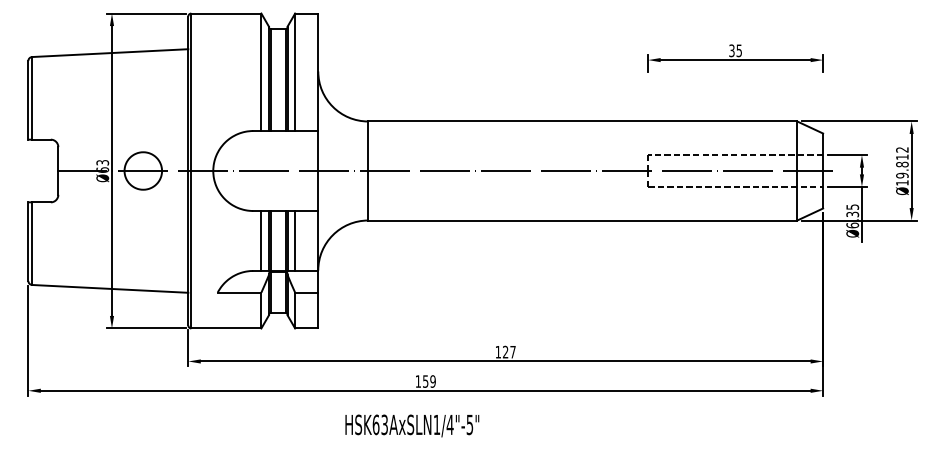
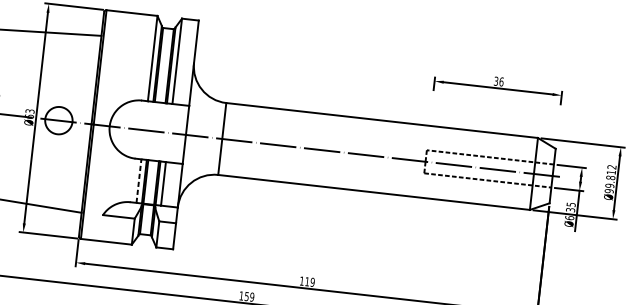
text: (739, 50) -> (501, 81), 35 -> 36
text: (902, 182) -> (609, 190), Ø19.812 -> Ø99.812
line: (261, 240) -> (139, 180), solid -> dashed
text: (508, 351) -> (309, 281), 127 -> 119

